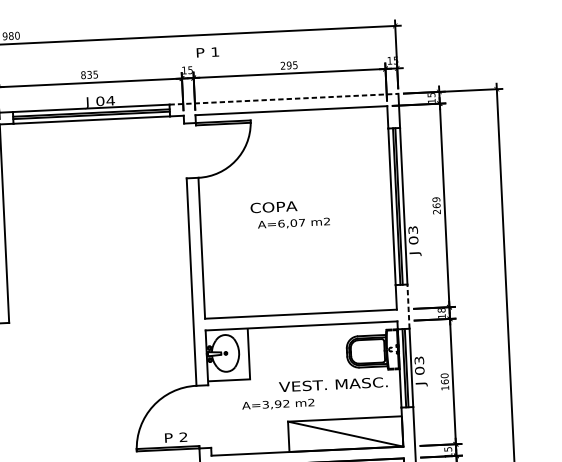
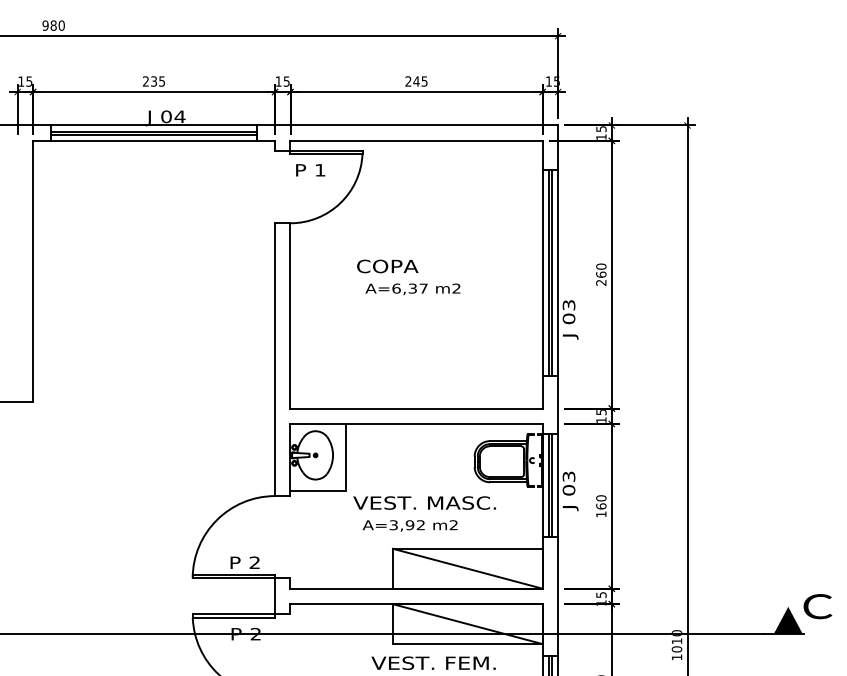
text: (207, 52) -> (310, 170), moved
text: (289, 65) -> (416, 81), 295 -> 245
text: (83, 75) -> (145, 81), 835 -> 235
line: (283, 99) -> (407, 125), dashed -> solid
text: (436, 199) -> (601, 266), 269 -> 260
text: (293, 223) -> (412, 288), A=6,07 -> A=6,37
line: (408, 306) -> (558, 404), dashed -> solid
text: (441, 310) -> (601, 412), 18 -> 15
text: (333, 384) -> (424, 502), moved
text: (277, 404) -> (409, 525), moved

